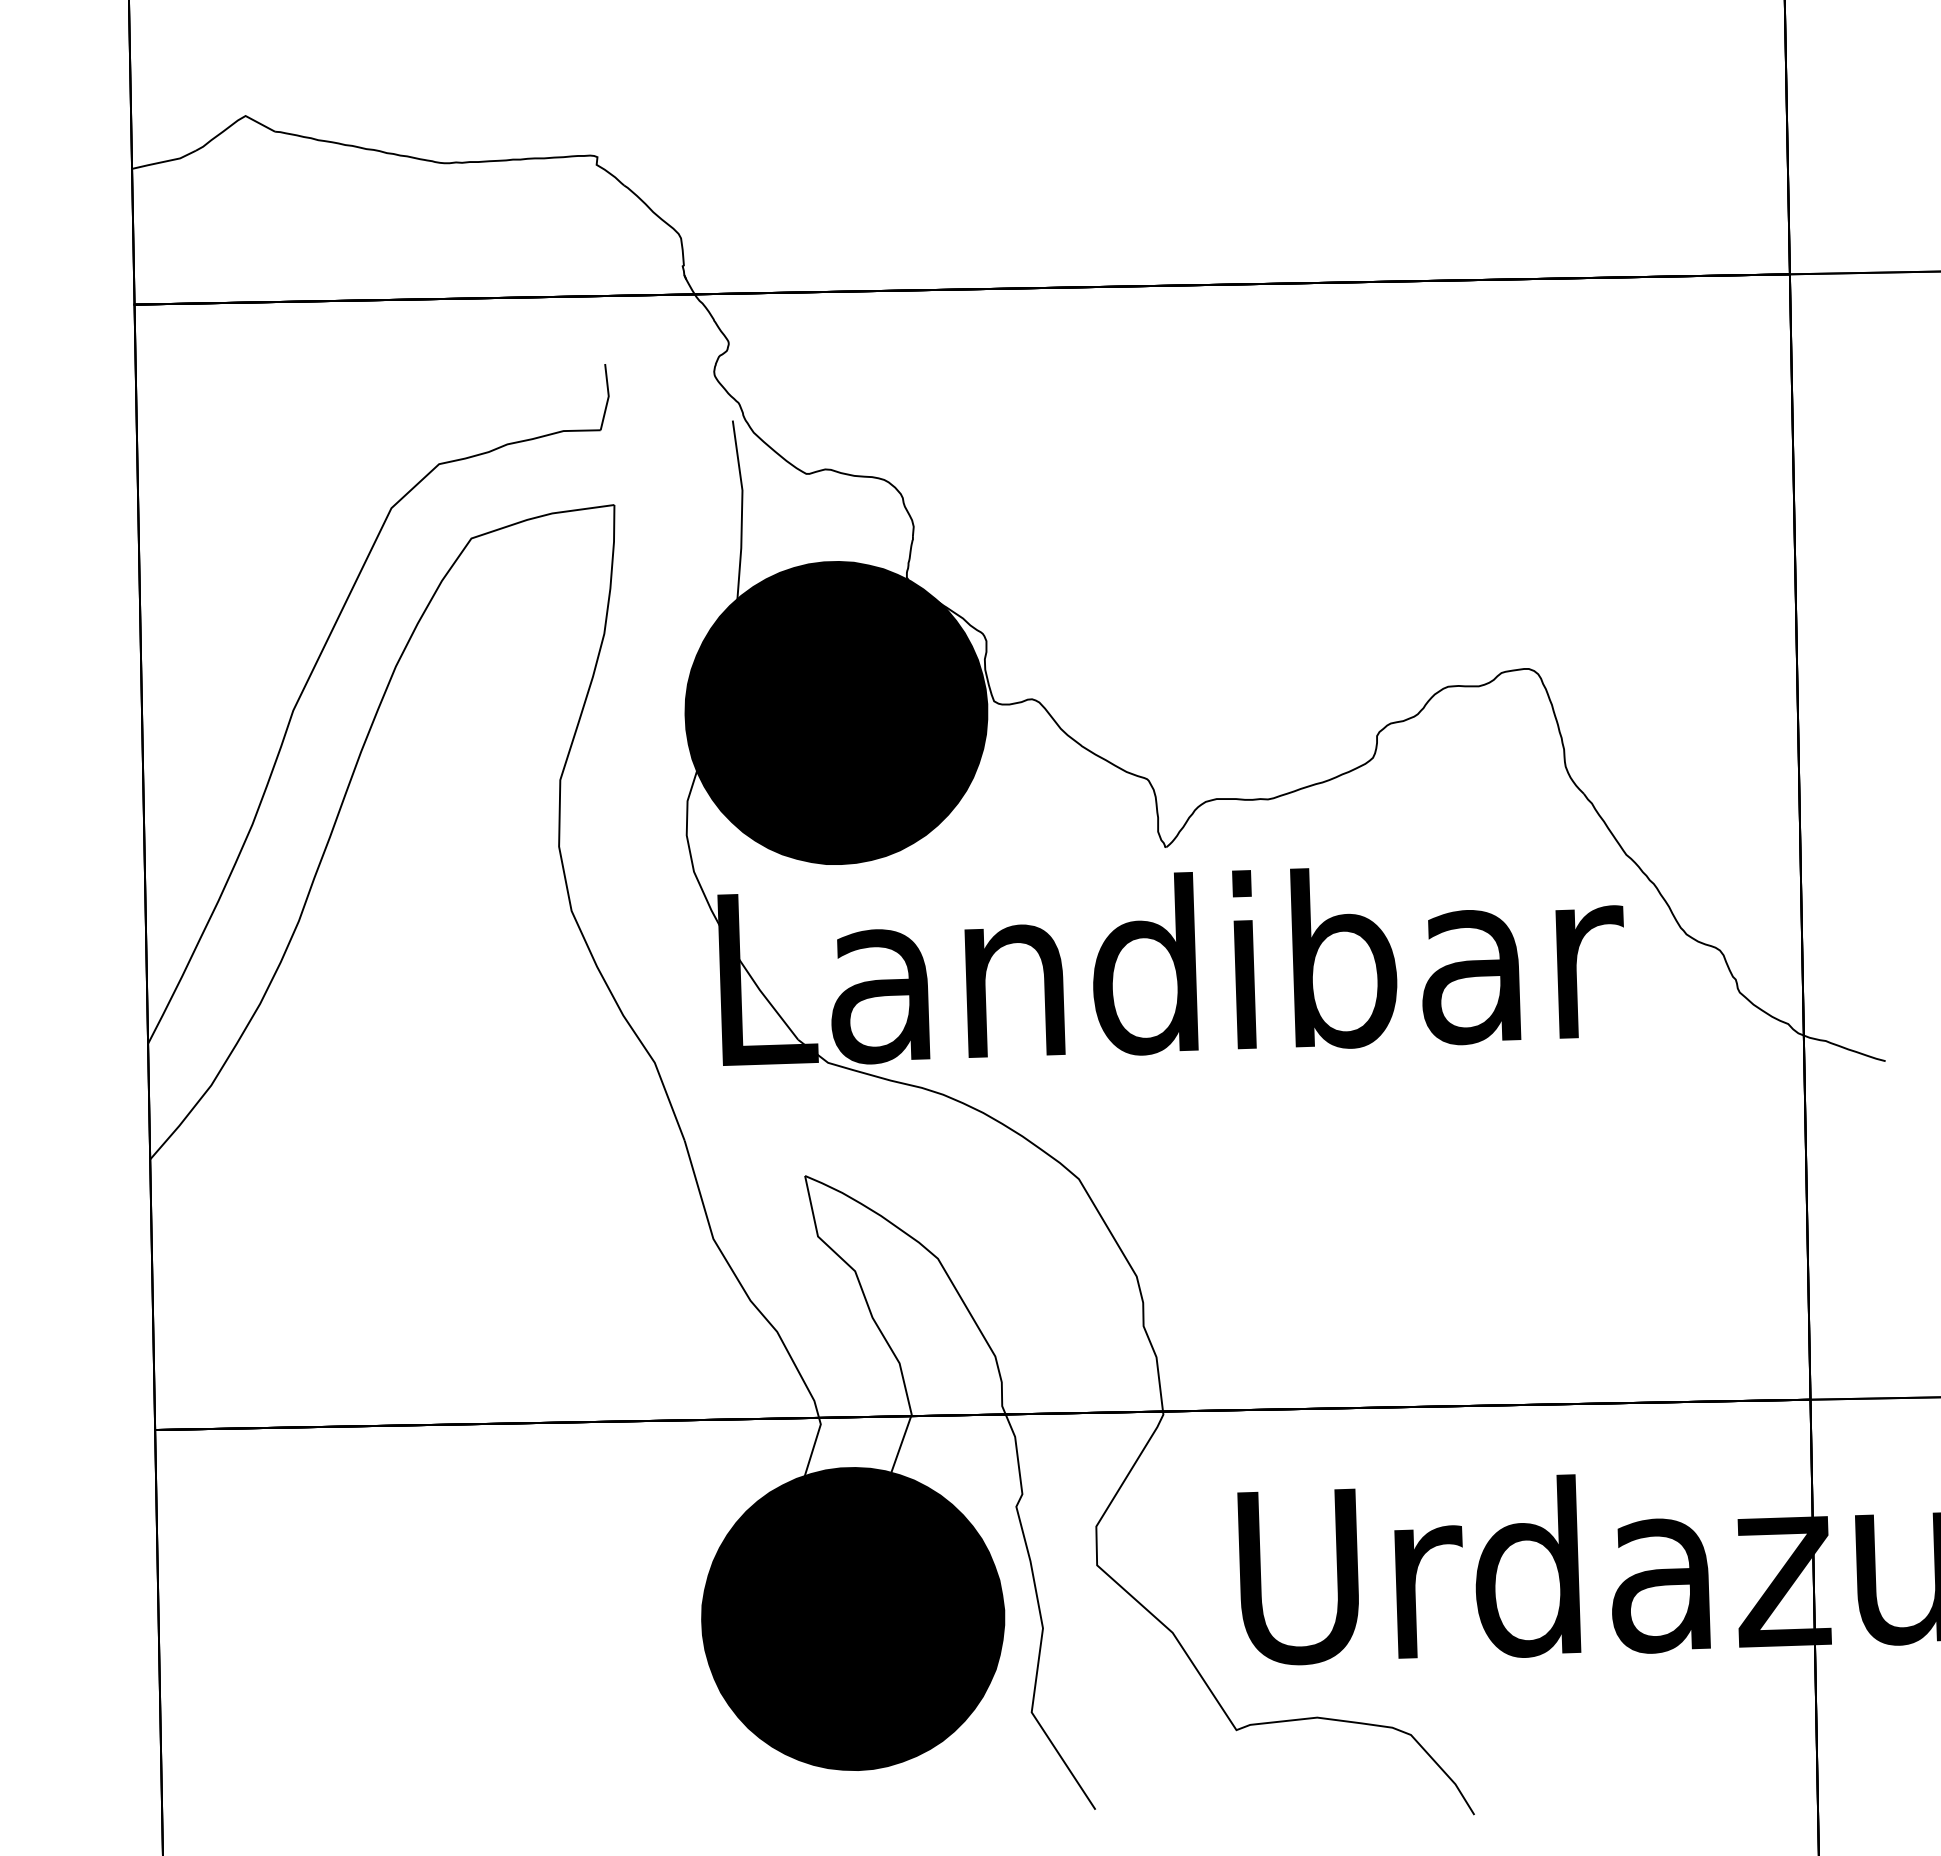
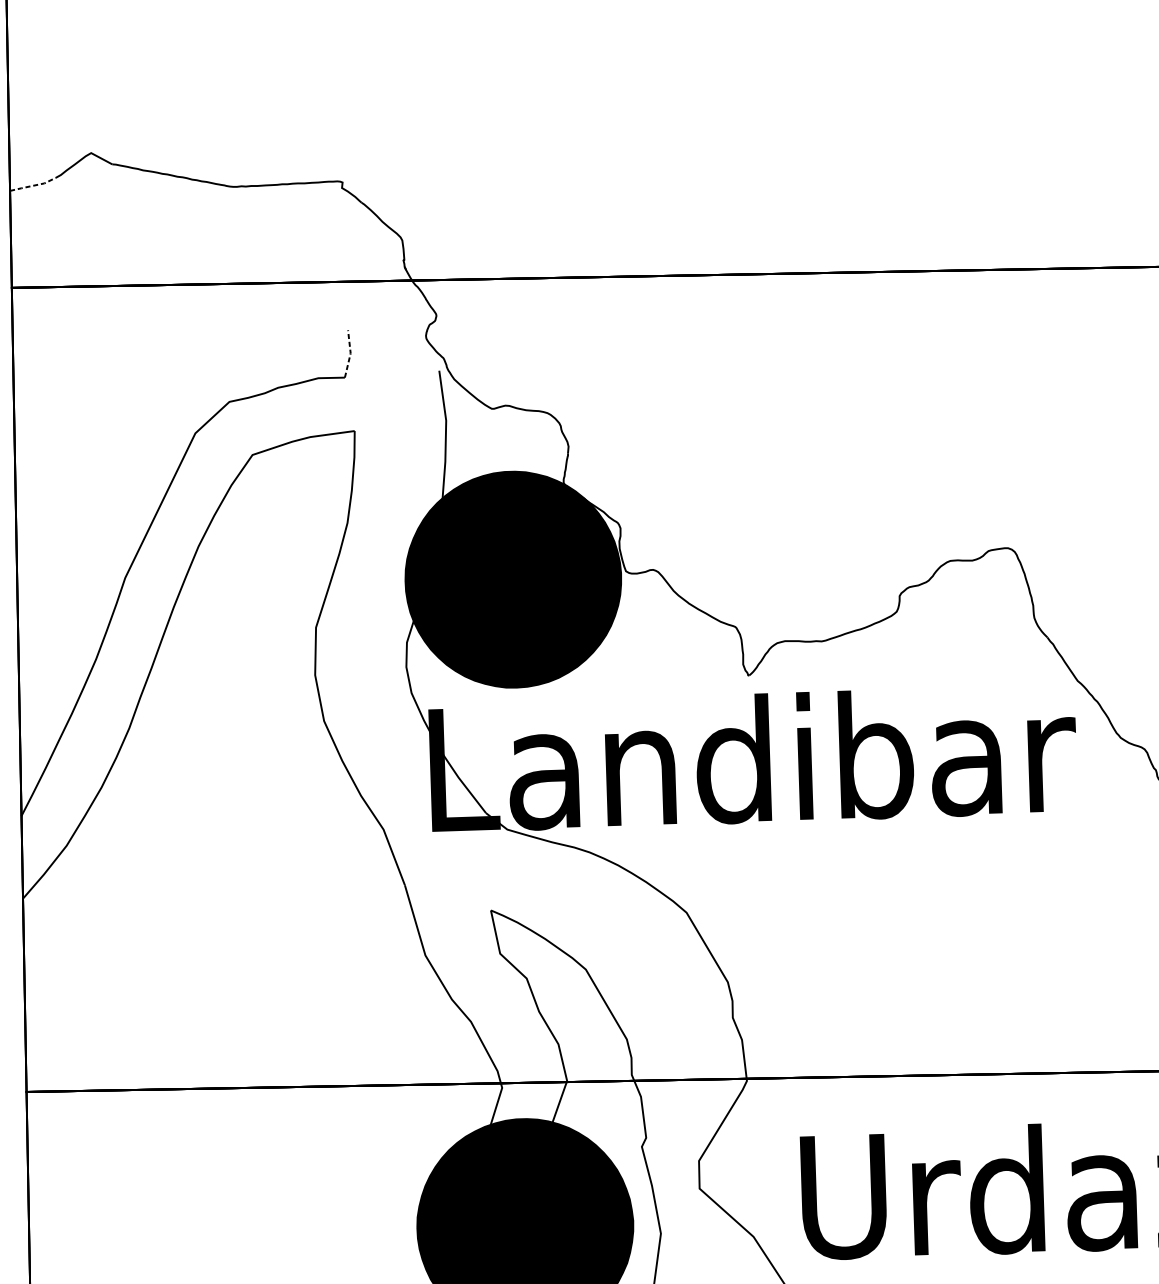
line: (164, 161) -> (33, 185), solid -> dashed
line: (608, 396) -> (350, 353), solid -> dashed

